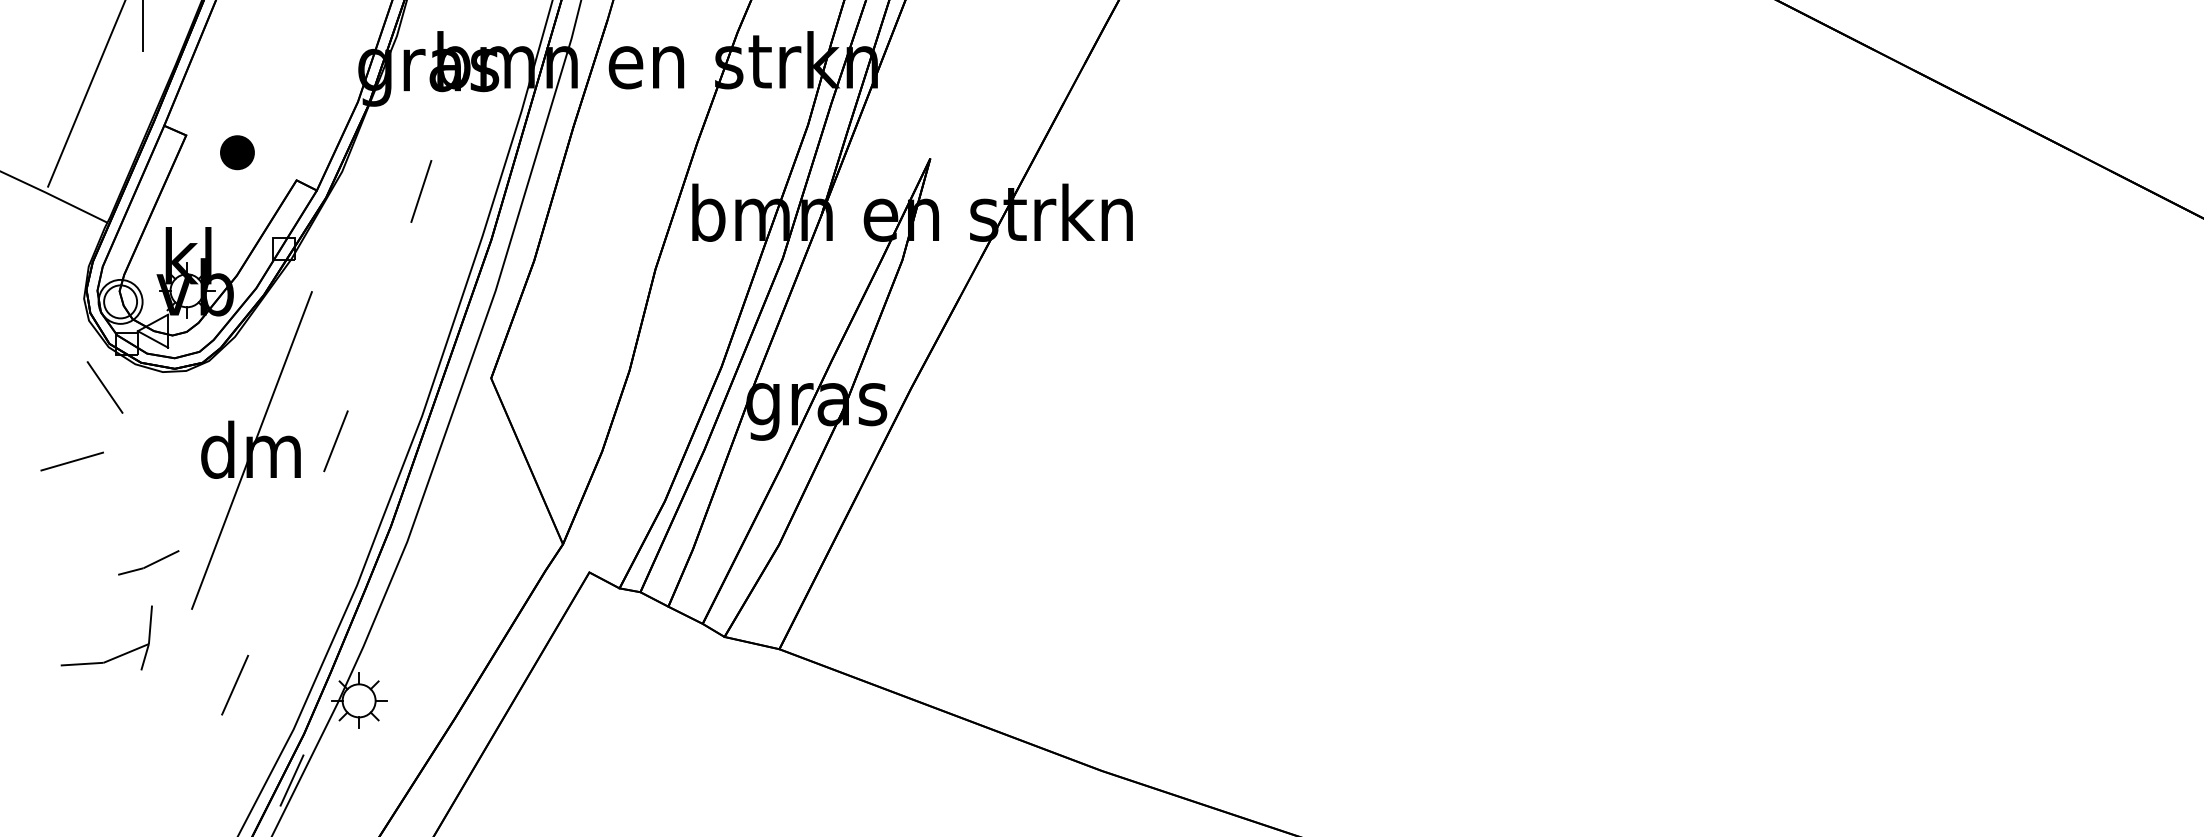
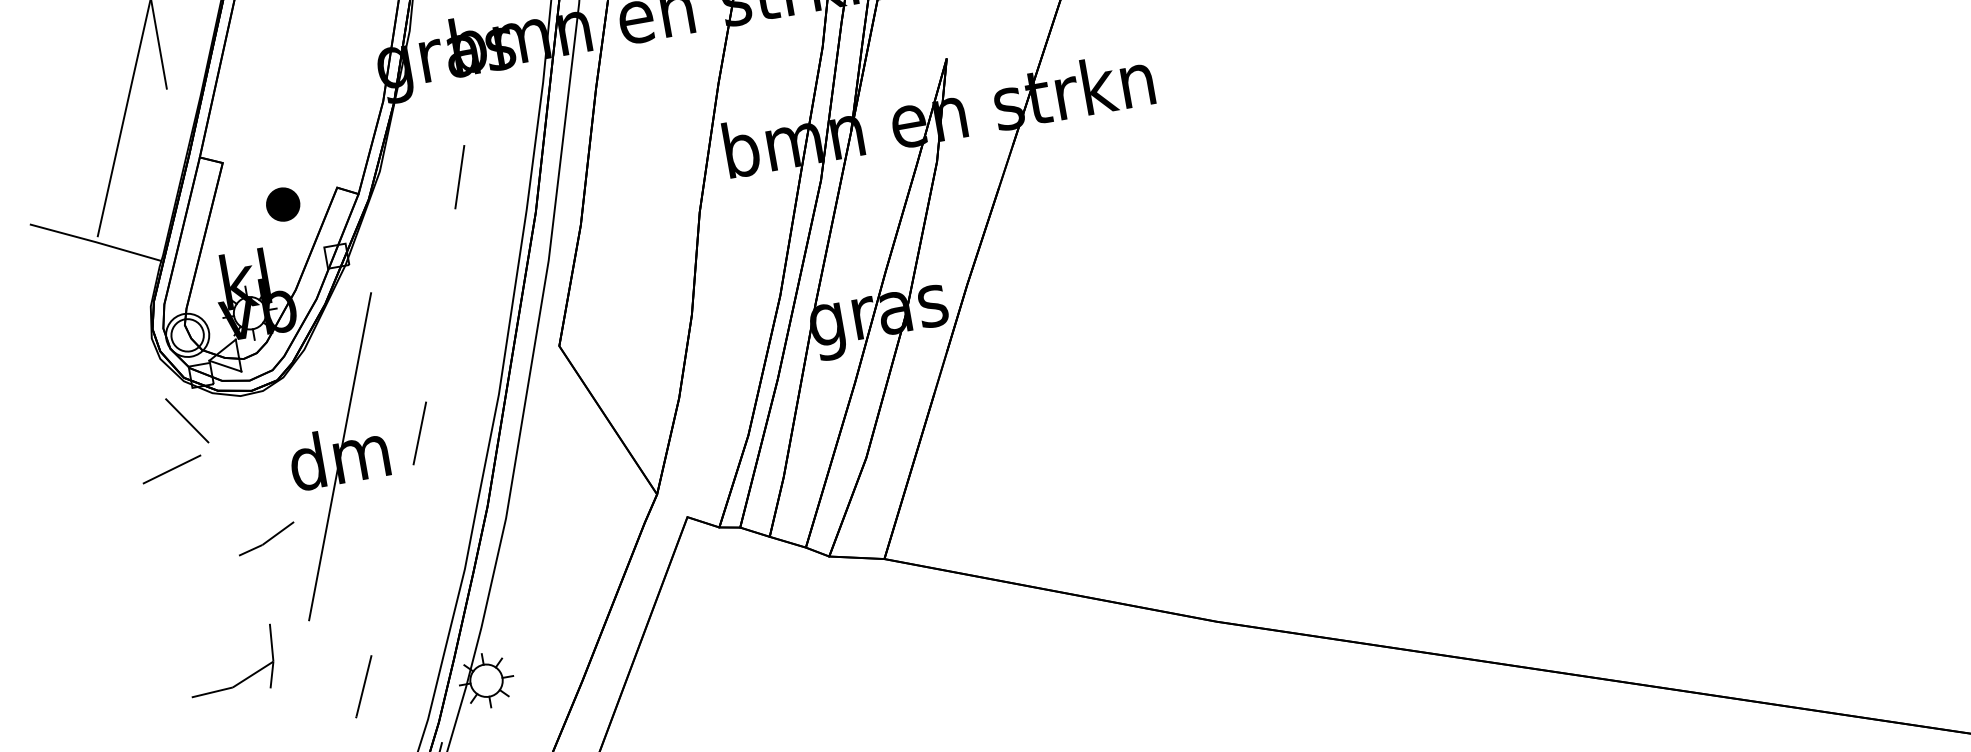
part: (237, 152) -> (283, 204), moved
line: (71, 461) -> (171, 469), moved
line: (148, 564) -> (266, 540), moved

